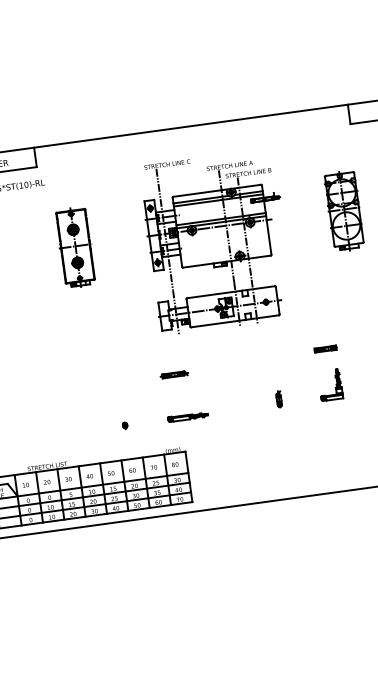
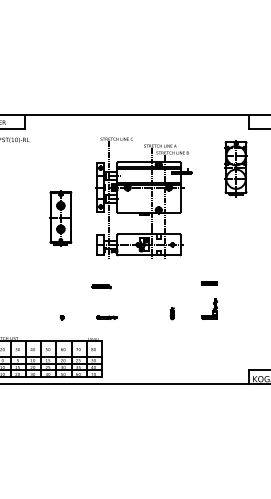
part: (343, 210) -> (235, 168), moved
part: (75, 247) -> (60, 218), moved
part: (187, 417) -> (106, 317), size x0.7

